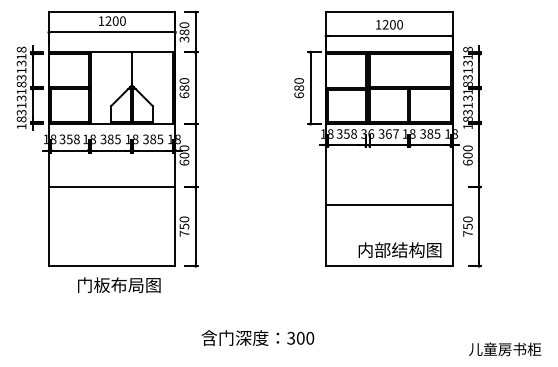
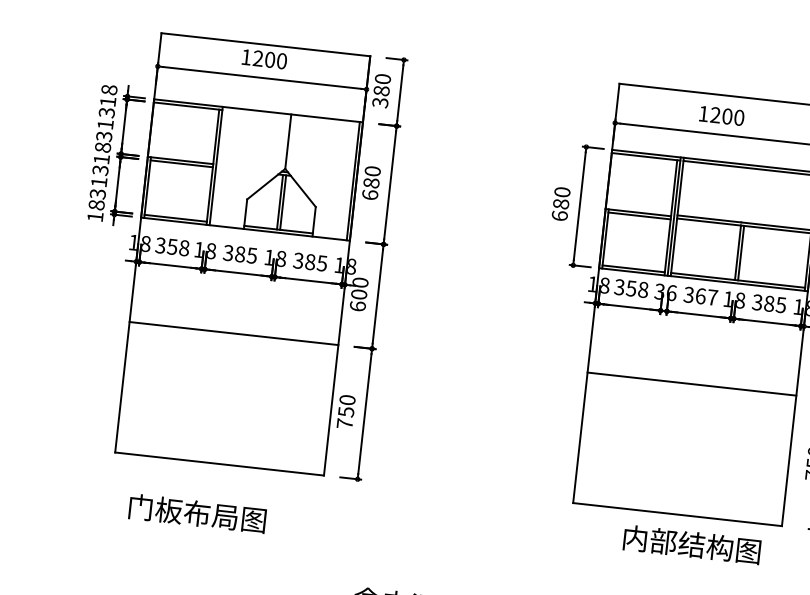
line: (389, 205) -> (692, 384), moved
text: (399, 249) -> (691, 543), moved
text: (119, 284) -> (198, 512), moved

